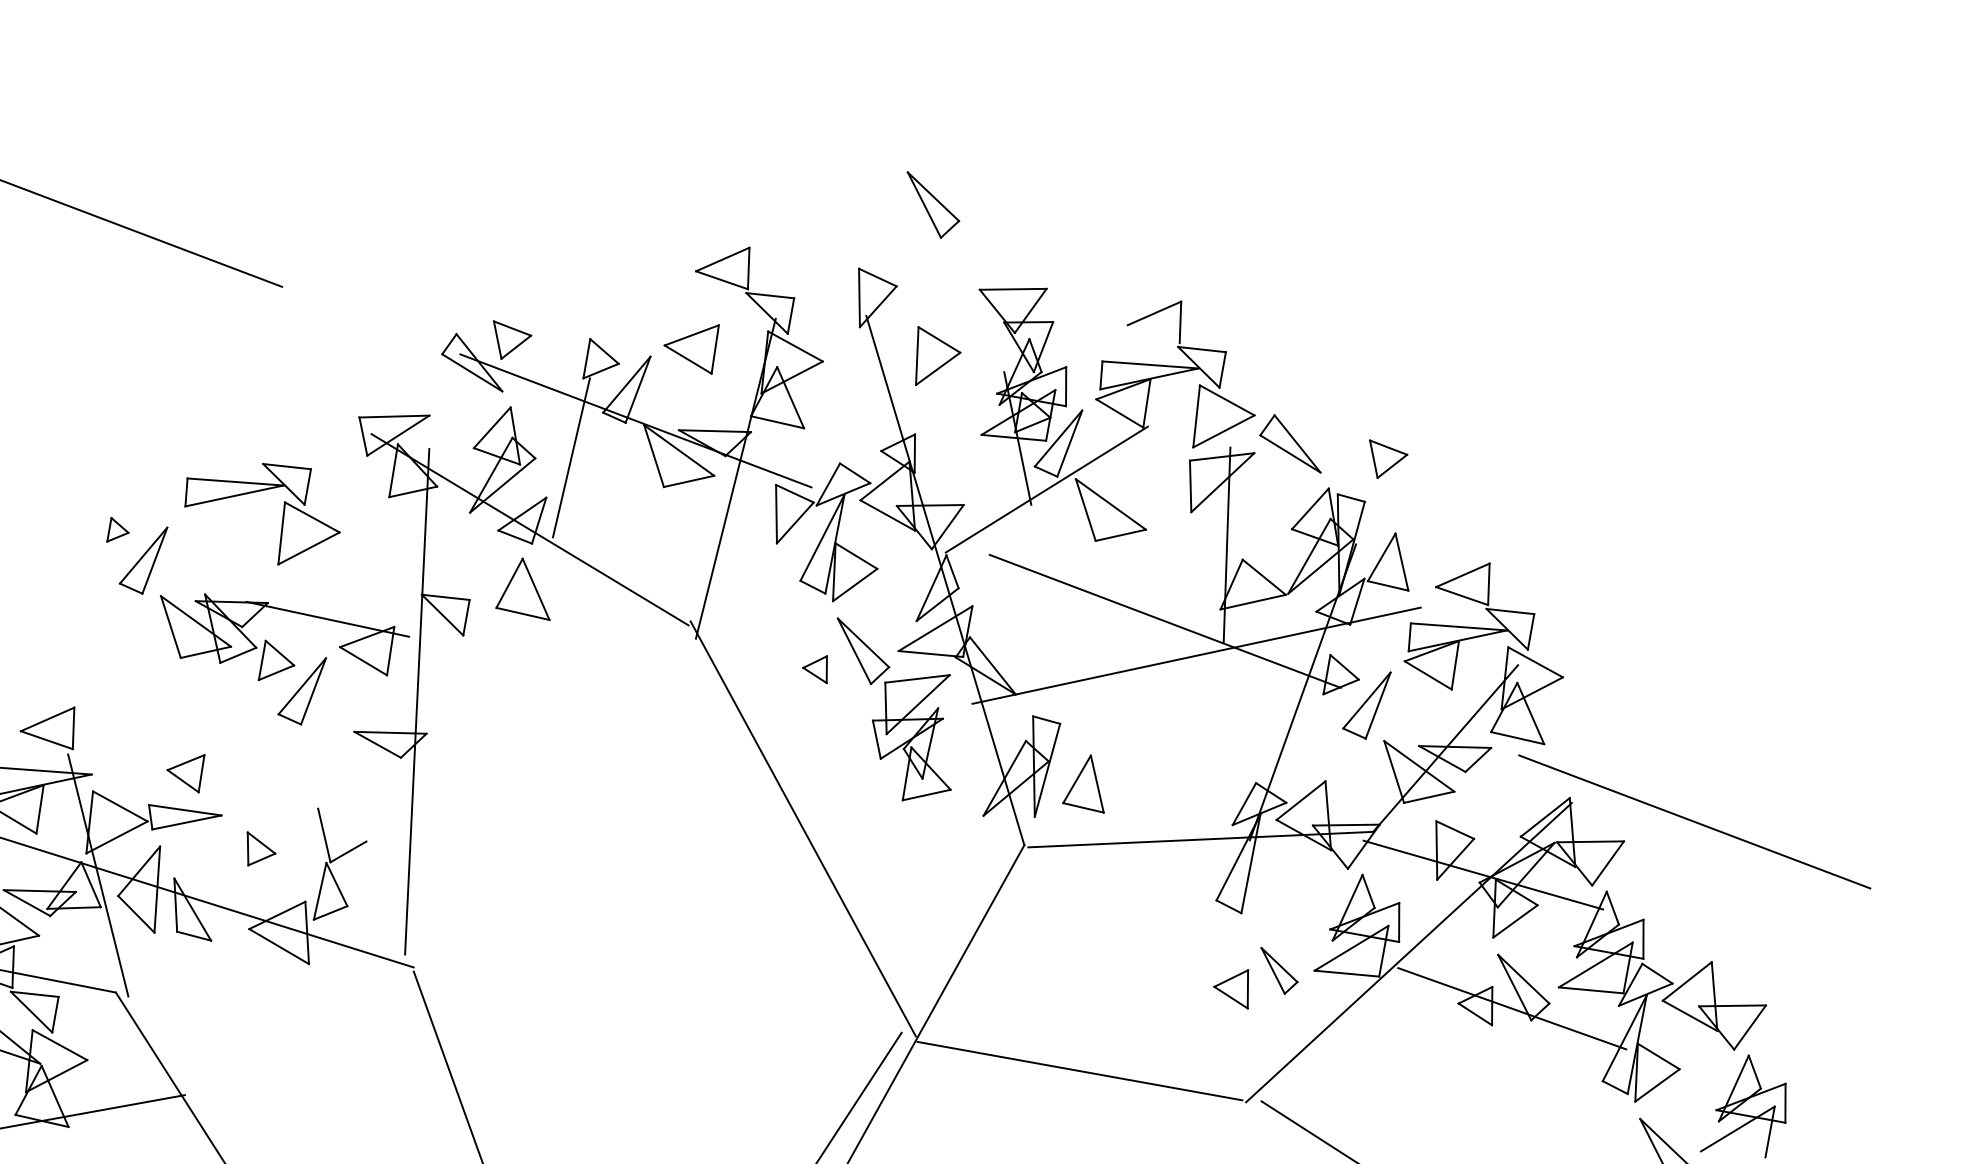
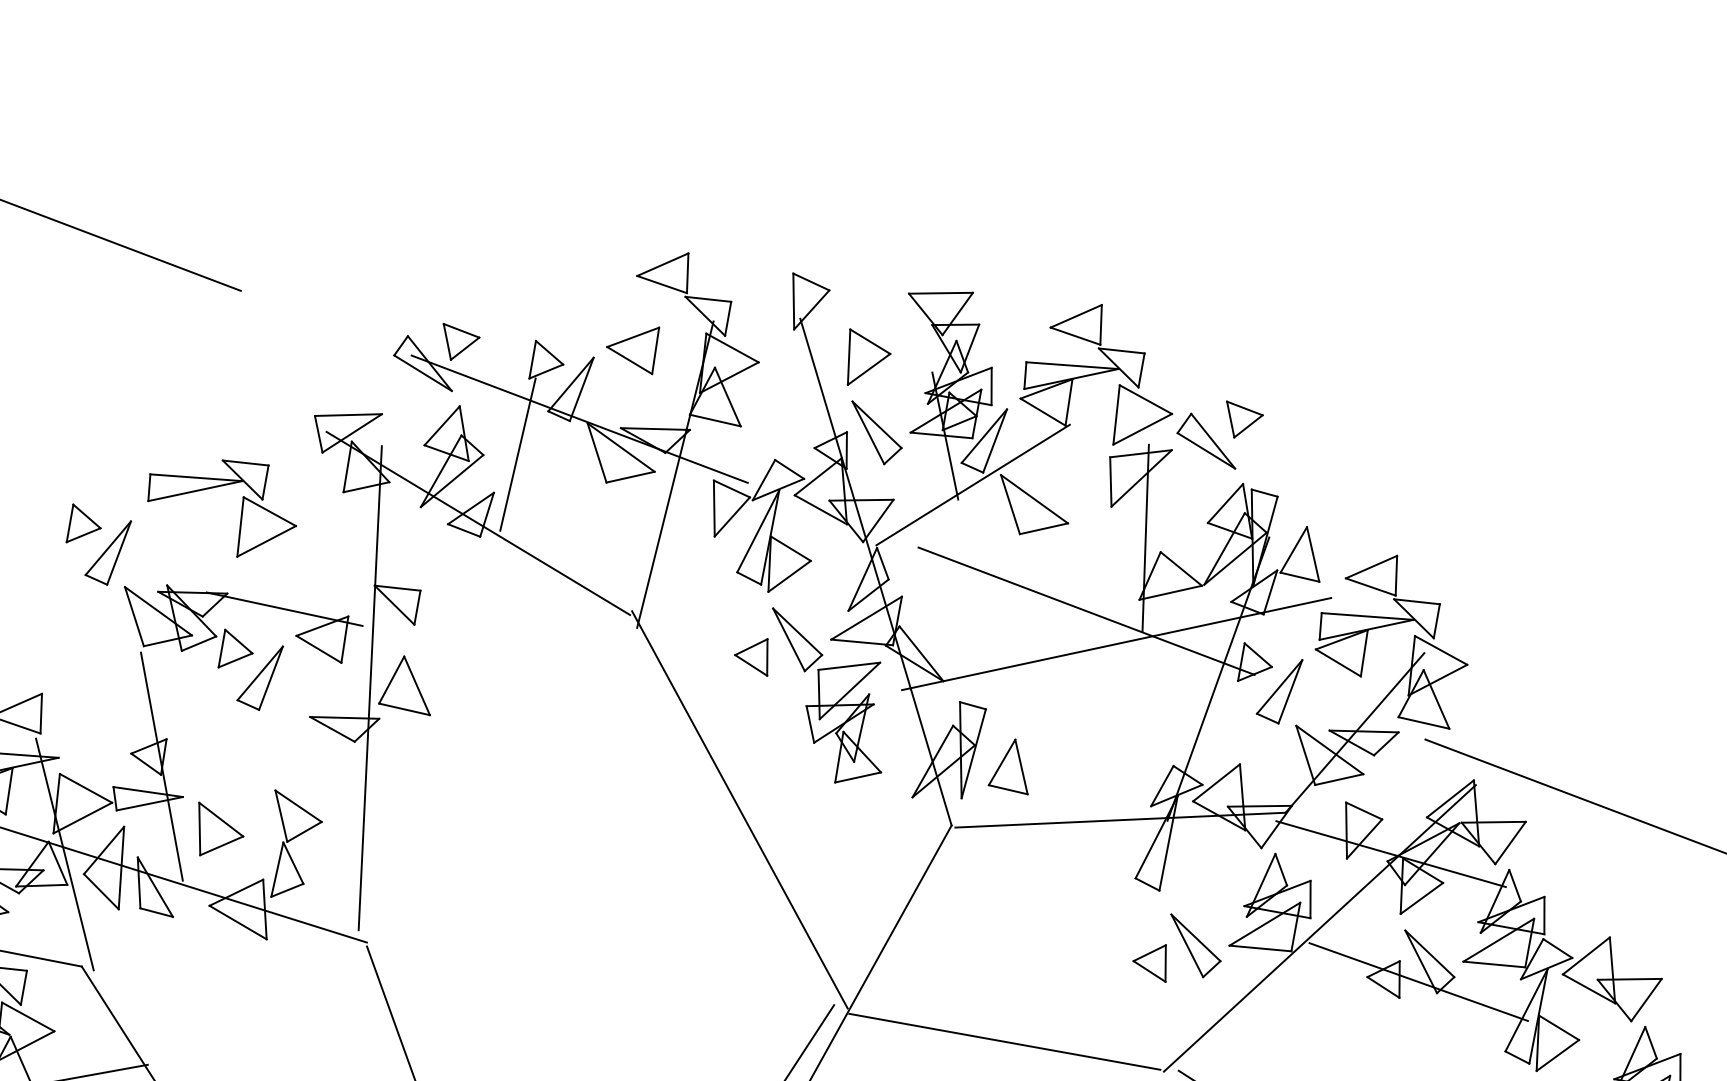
part: (933, 204) -> (877, 432), moved
line: (1153, 334) -> (1075, 336), added
part: (1388, 458) -> (1244, 418), moved
part: (117, 529) -> (83, 523), size x1.67
part: (522, 588) -> (404, 685), moved
part: (814, 669) -> (750, 657), size x1.43
line: (199, 783) -> (161, 766), added
line: (342, 824) -> (298, 805), added
part: (261, 848) -> (221, 828), size x1.67
part: (1279, 970) -> (1195, 945), size x1.43

